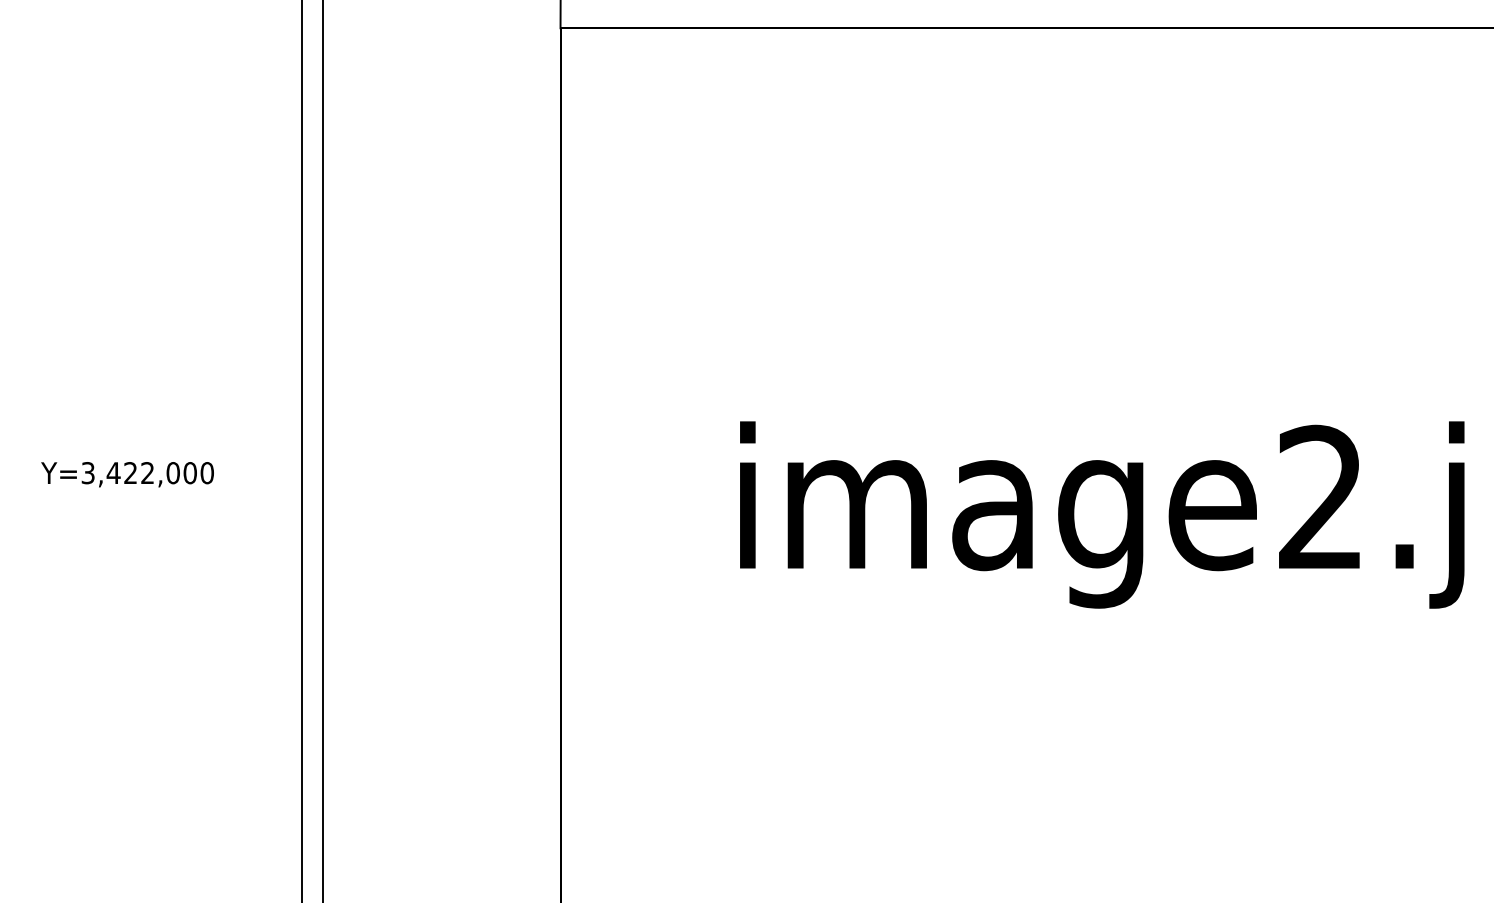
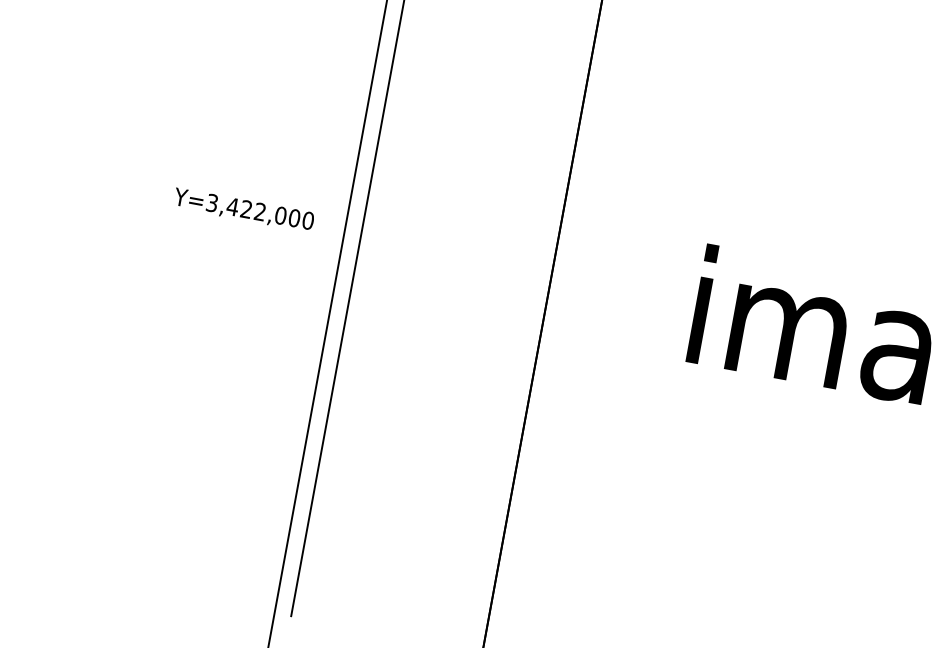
text: (127, 474) -> (243, 210), moved

